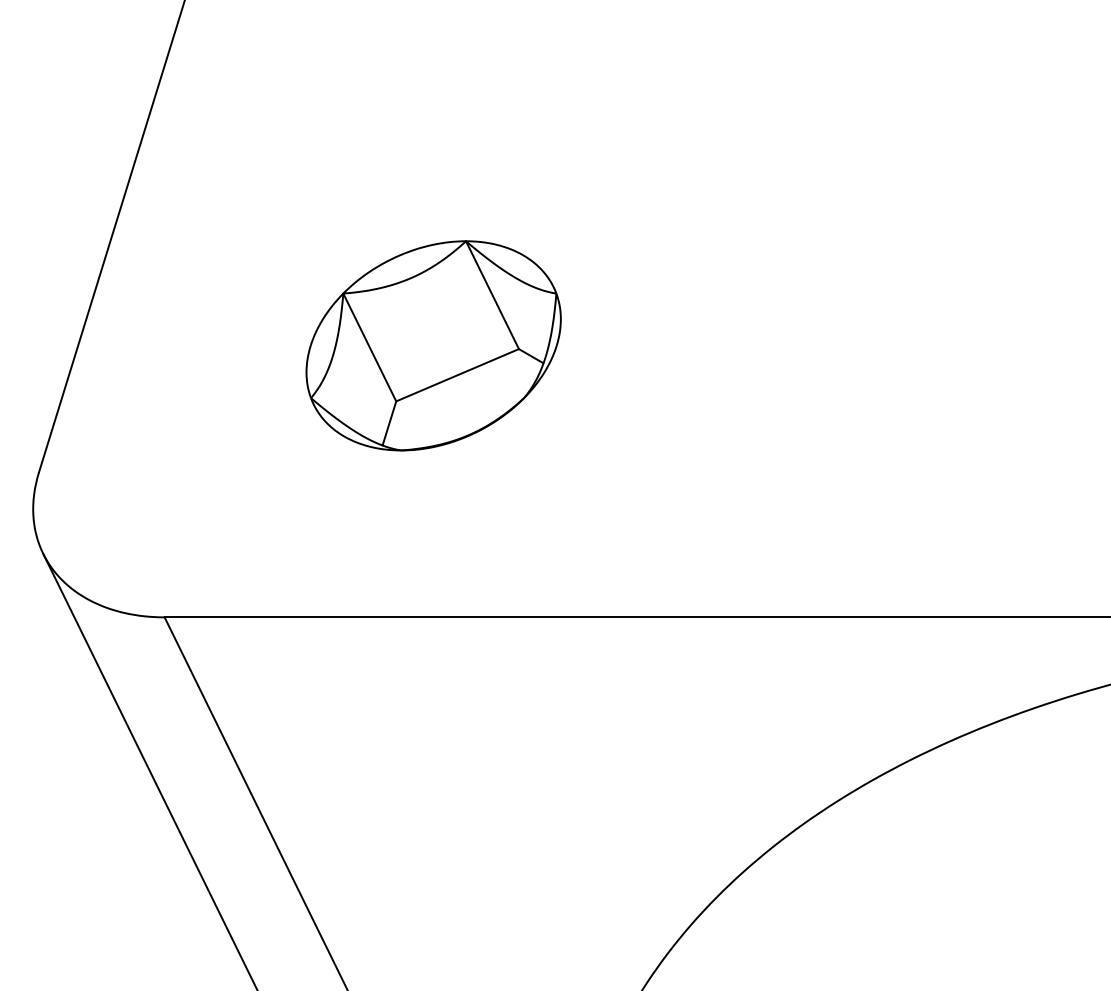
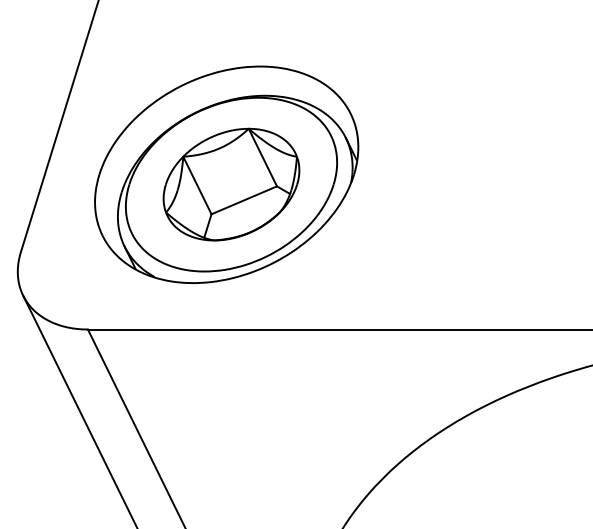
part: (424, 326) -> (226, 174), added

